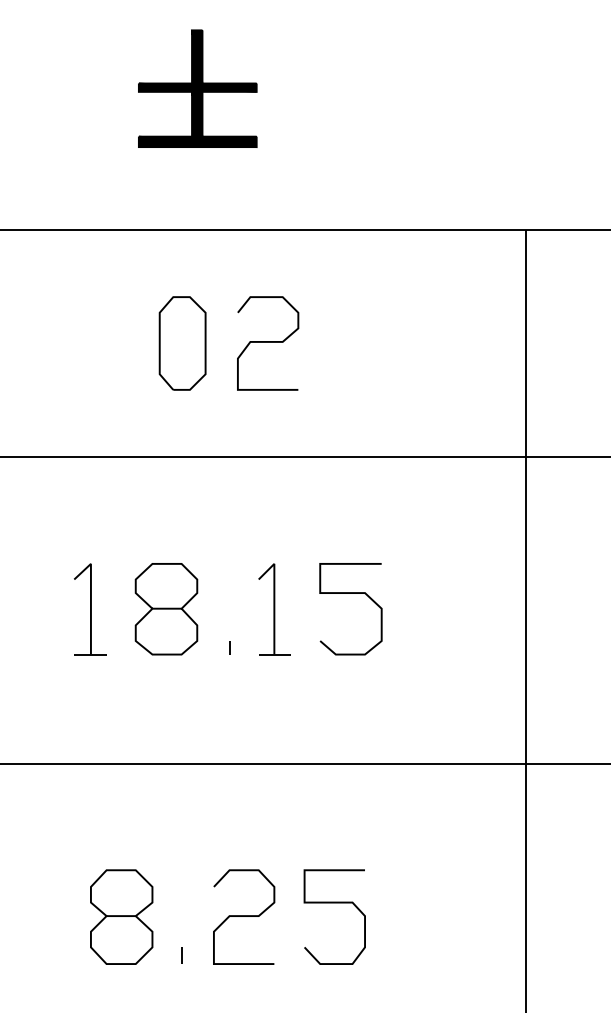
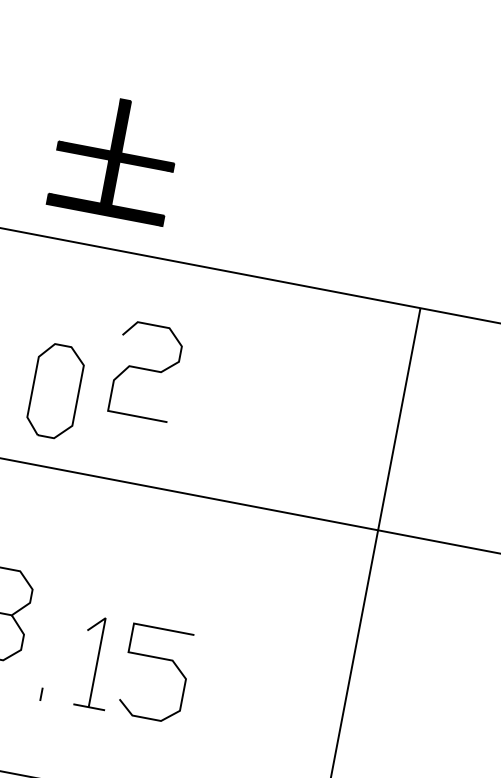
part: (197, 88) -> (115, 157), moved
part: (182, 343) -> (55, 391), moved
curve: (350, 593) -> (158, 658), moved
part: (274, 609) -> (97, 662), moved
line: (229, 647) -> (41, 694), moved

